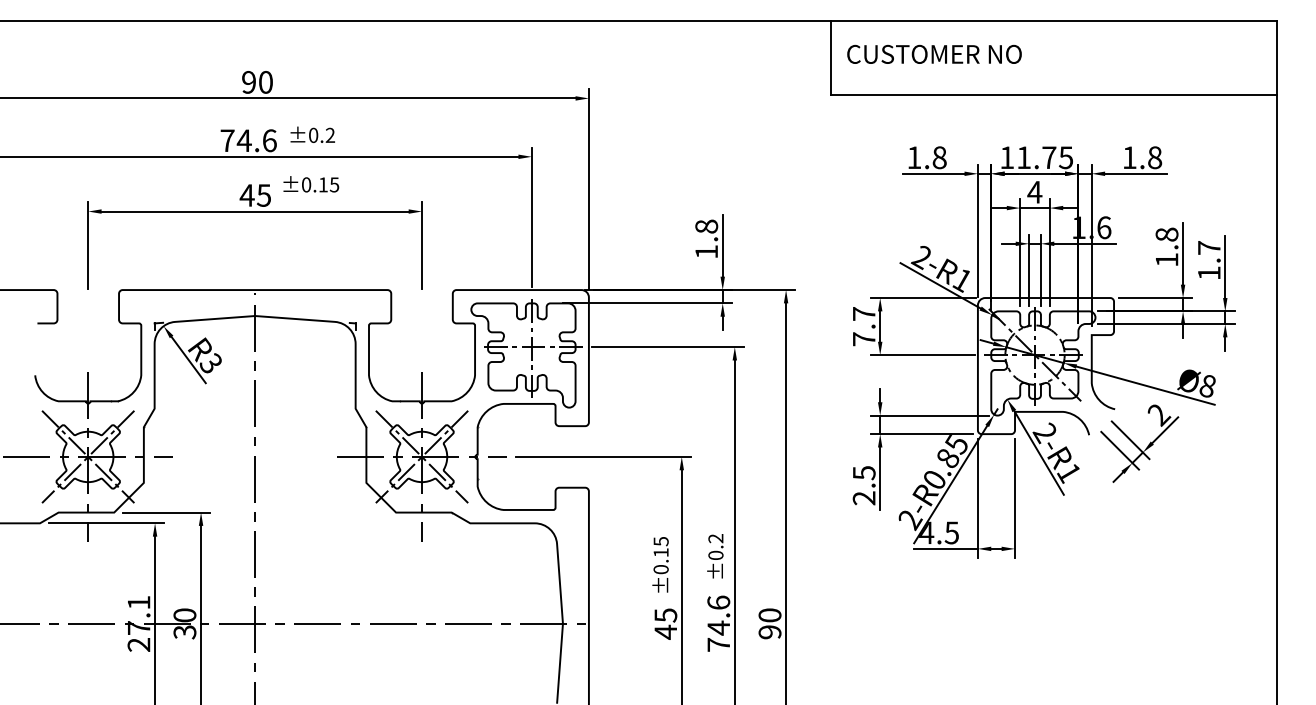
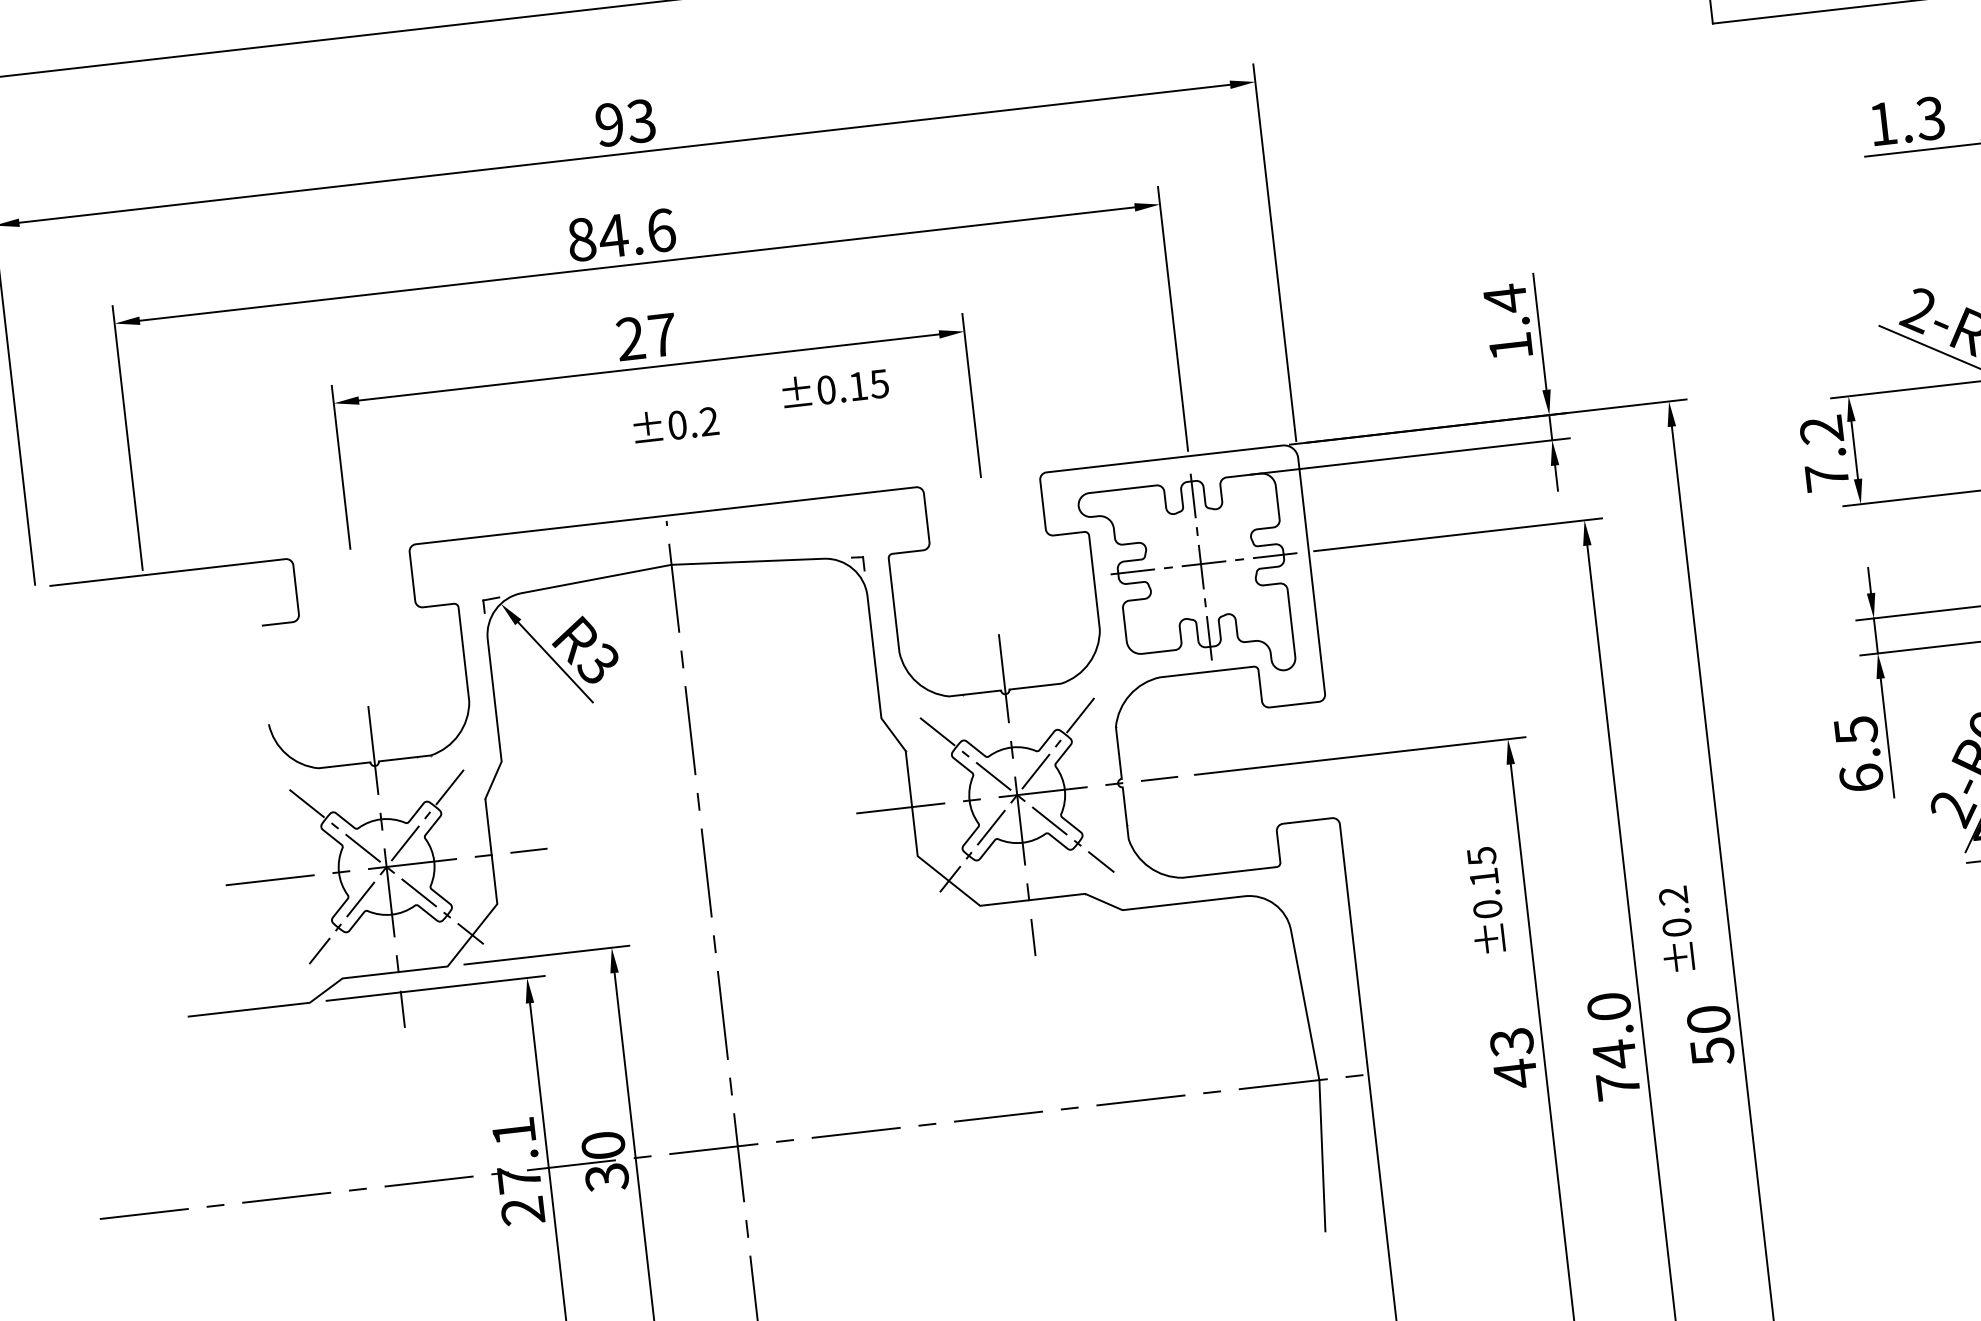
text: (265, 82) -> (640, 121), 90 -> 93
text: (312, 134) -> (675, 423), moved
text: (227, 140) -> (581, 239), 74.6 -> 84.6
text: (939, 157) -> (1930, 118), 1.8 -> 1.3
text: (311, 184) -> (835, 388), moved
text: (255, 195) -> (646, 337), 45 -> 27
text: (706, 226) -> (1505, 298), 1.8 -> 1.4
text: (863, 313) -> (1820, 429), 7.7 -> 7.2
text: (863, 498) -> (1860, 778), 2.5 -> 6.5
text: (715, 556) -> (1676, 929), moved
text: (660, 564) -> (1485, 899), moved
text: (718, 602) -> (1608, 1006), 74.6 -> 74.0
text: (665, 614) -> (1511, 1040), 45 -> 43
text: (769, 632) -> (1711, 1052), 90 -> 50

